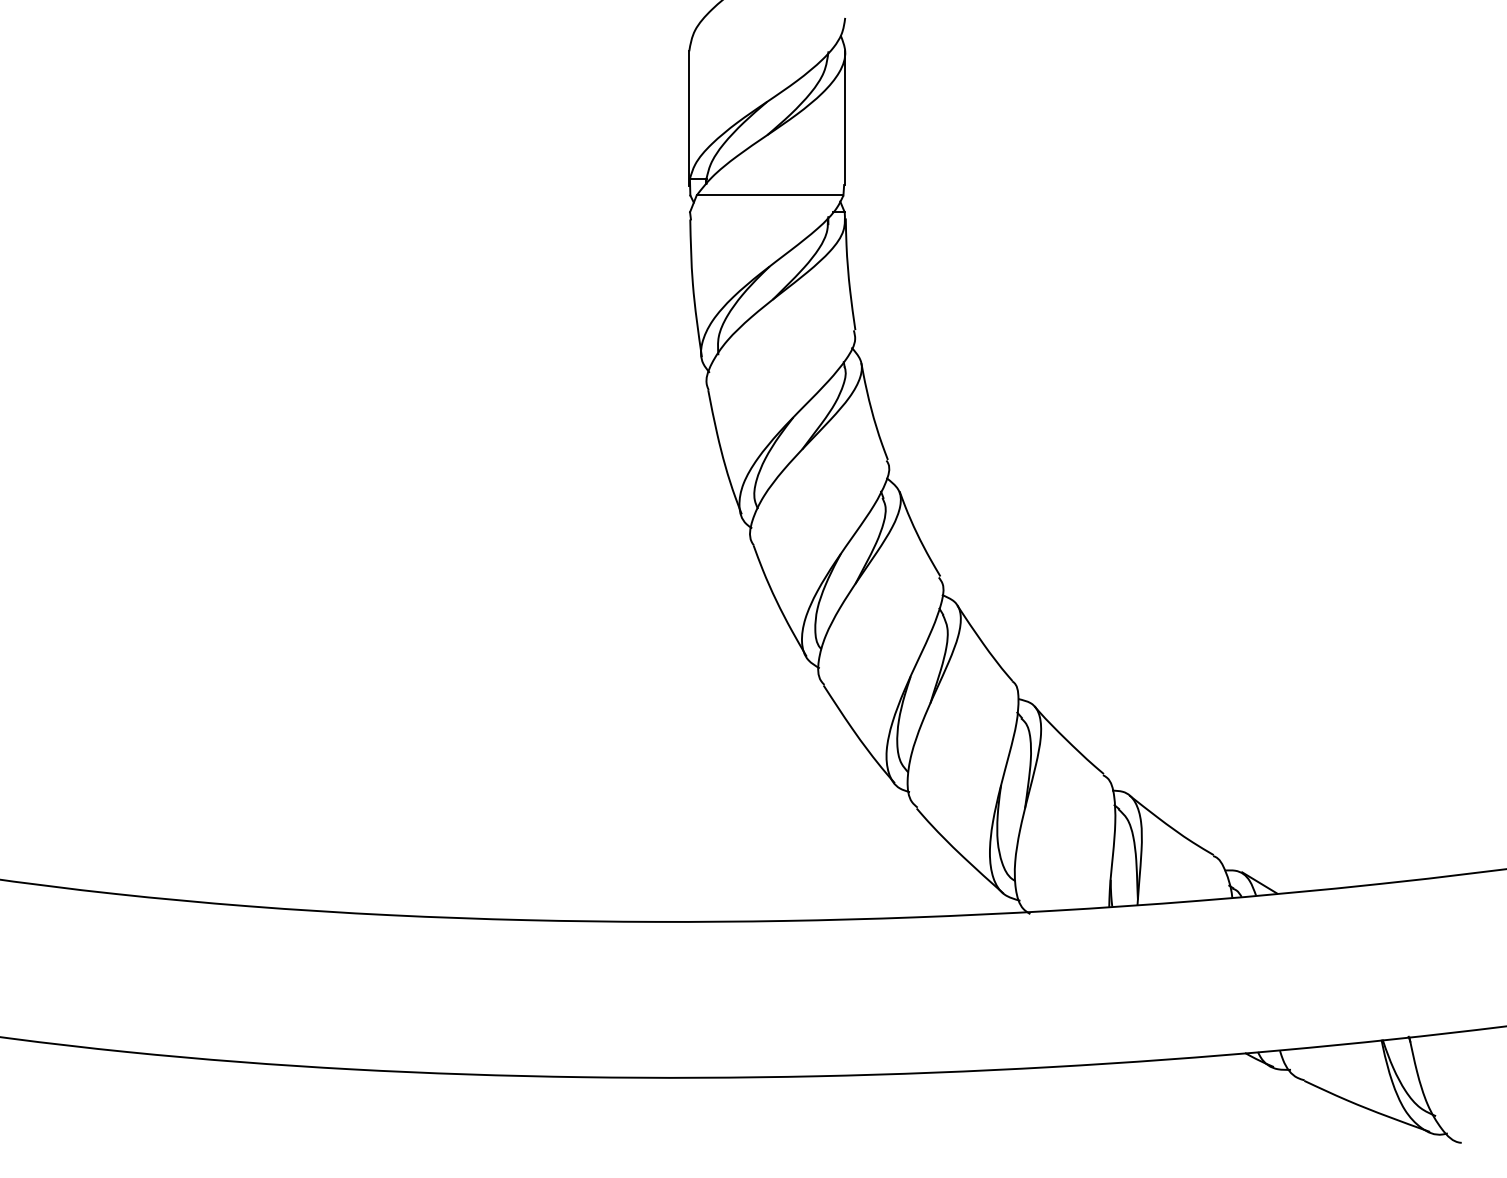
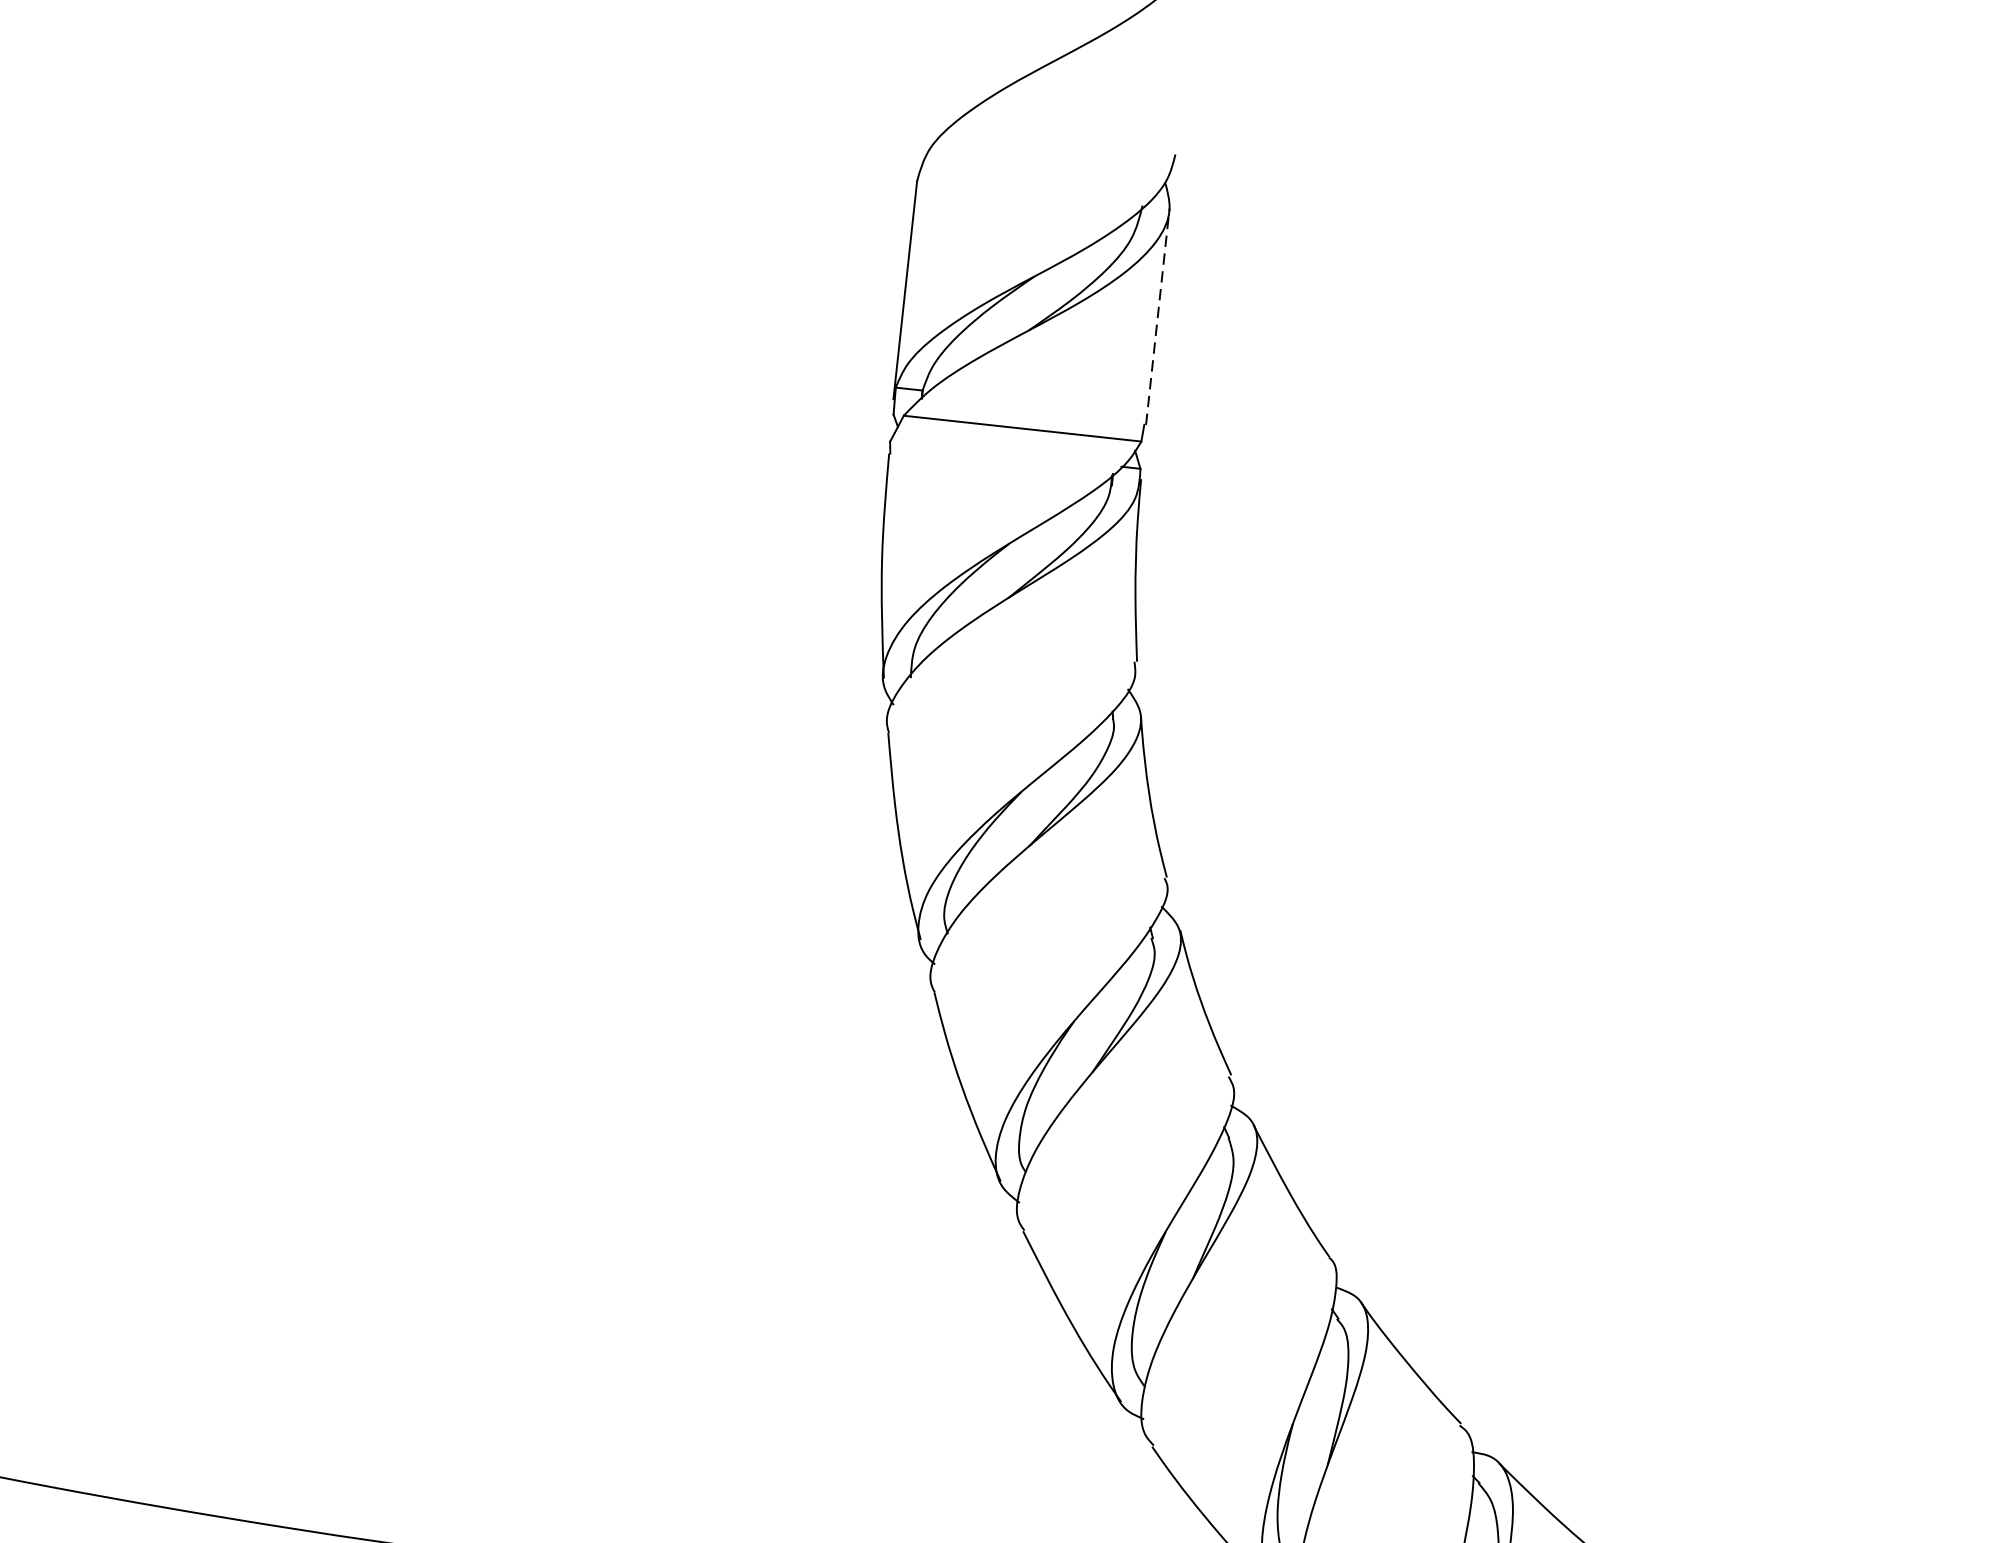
line: (845, 118) -> (1158, 317), solid -> dashed

